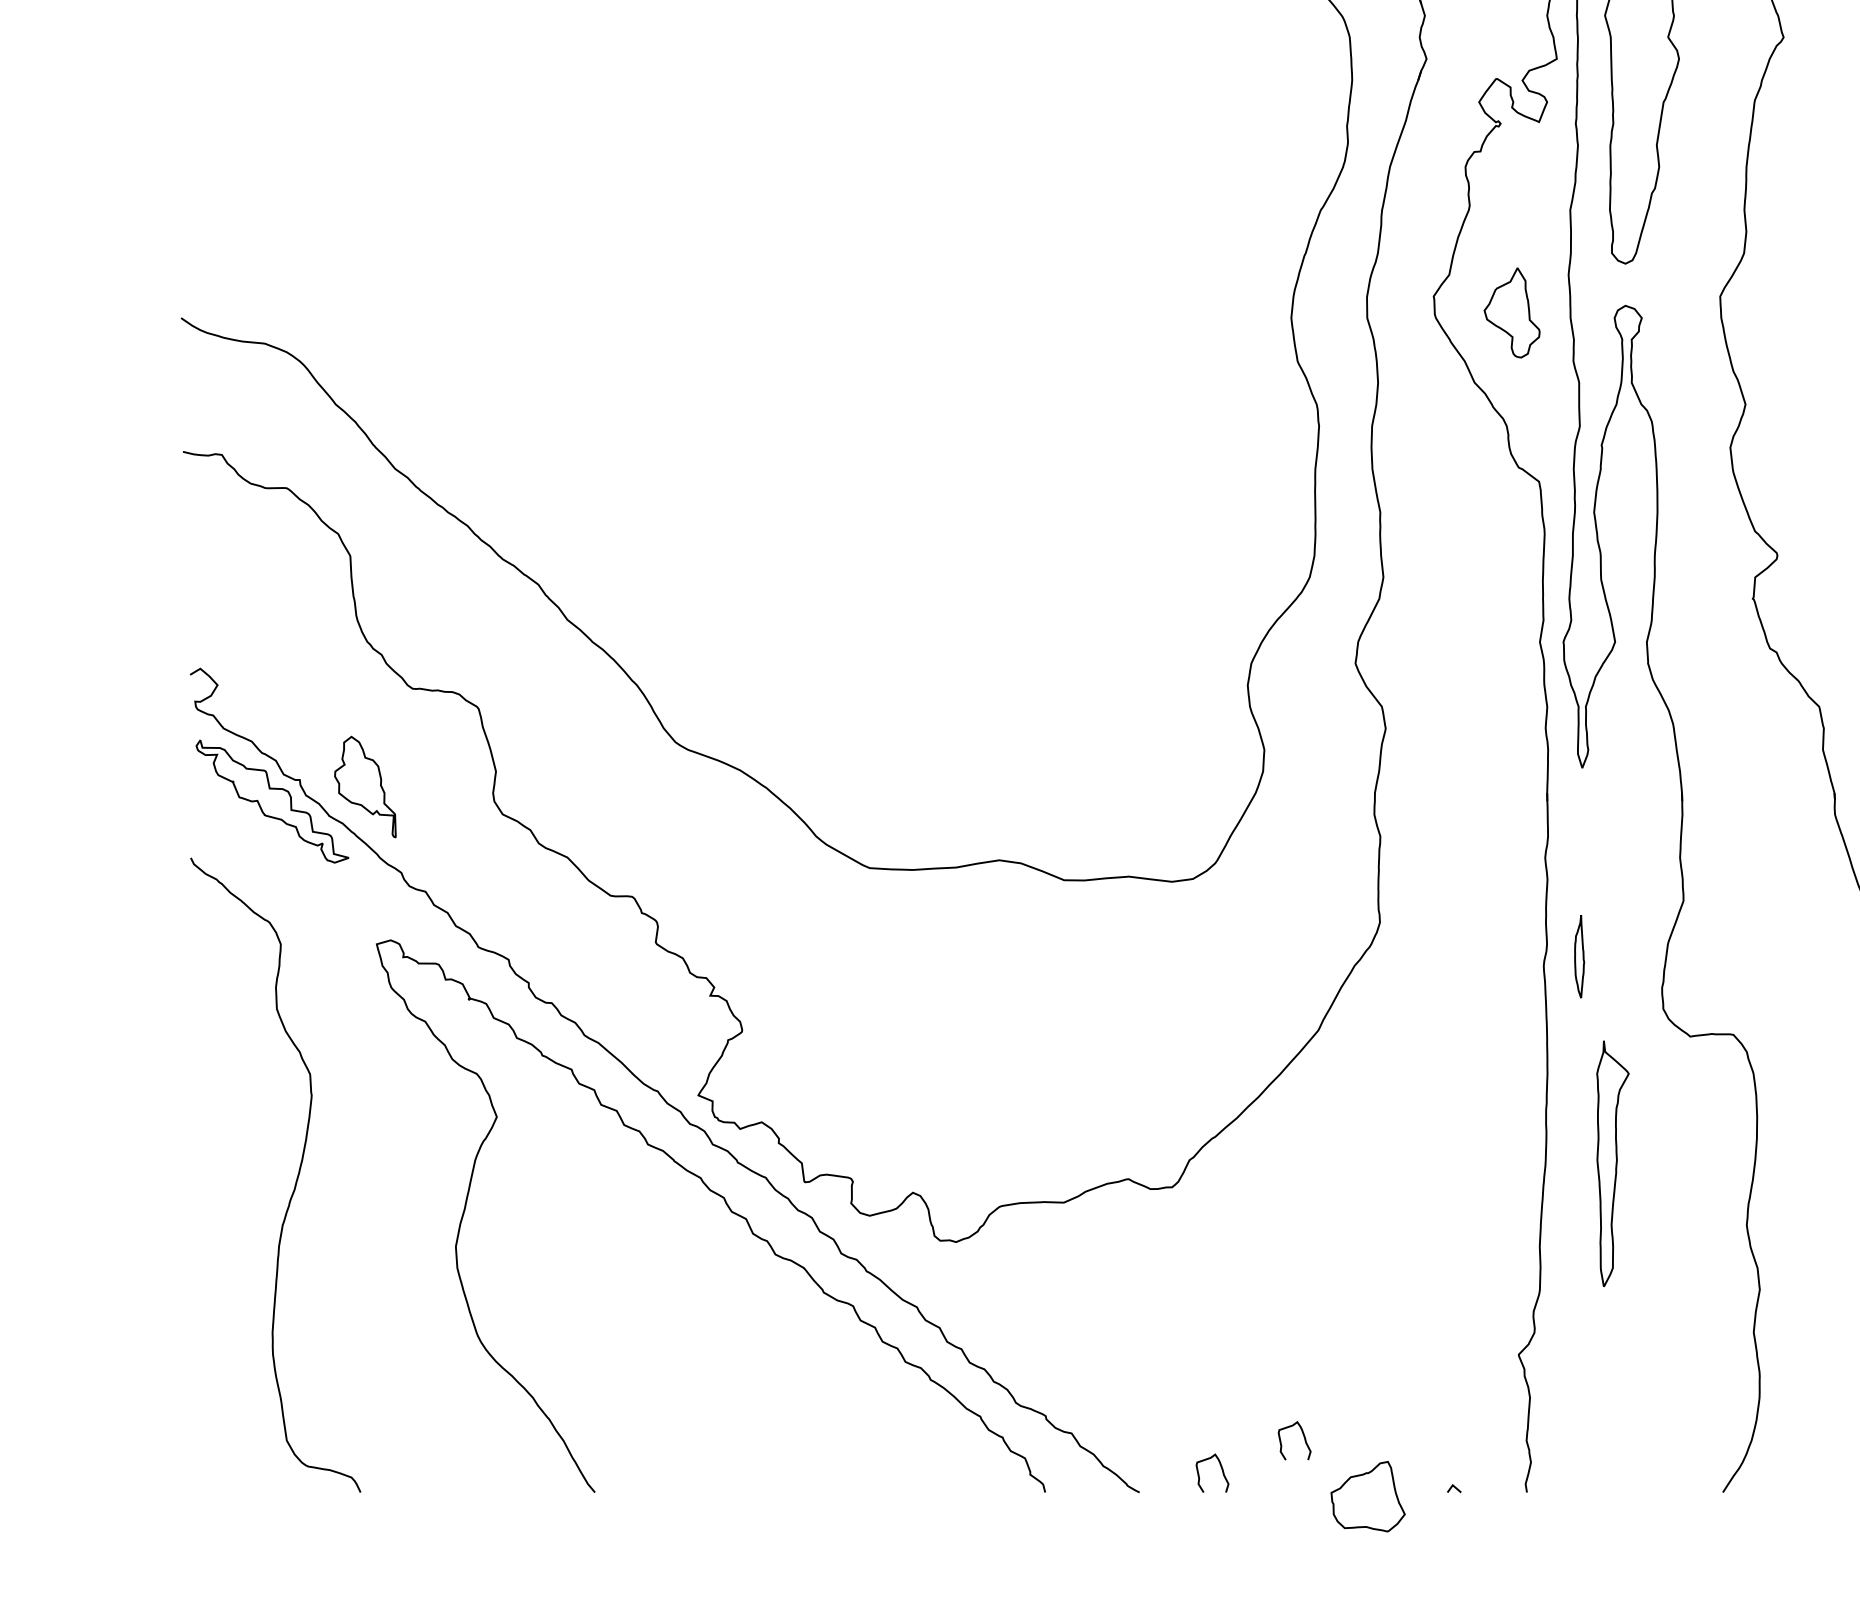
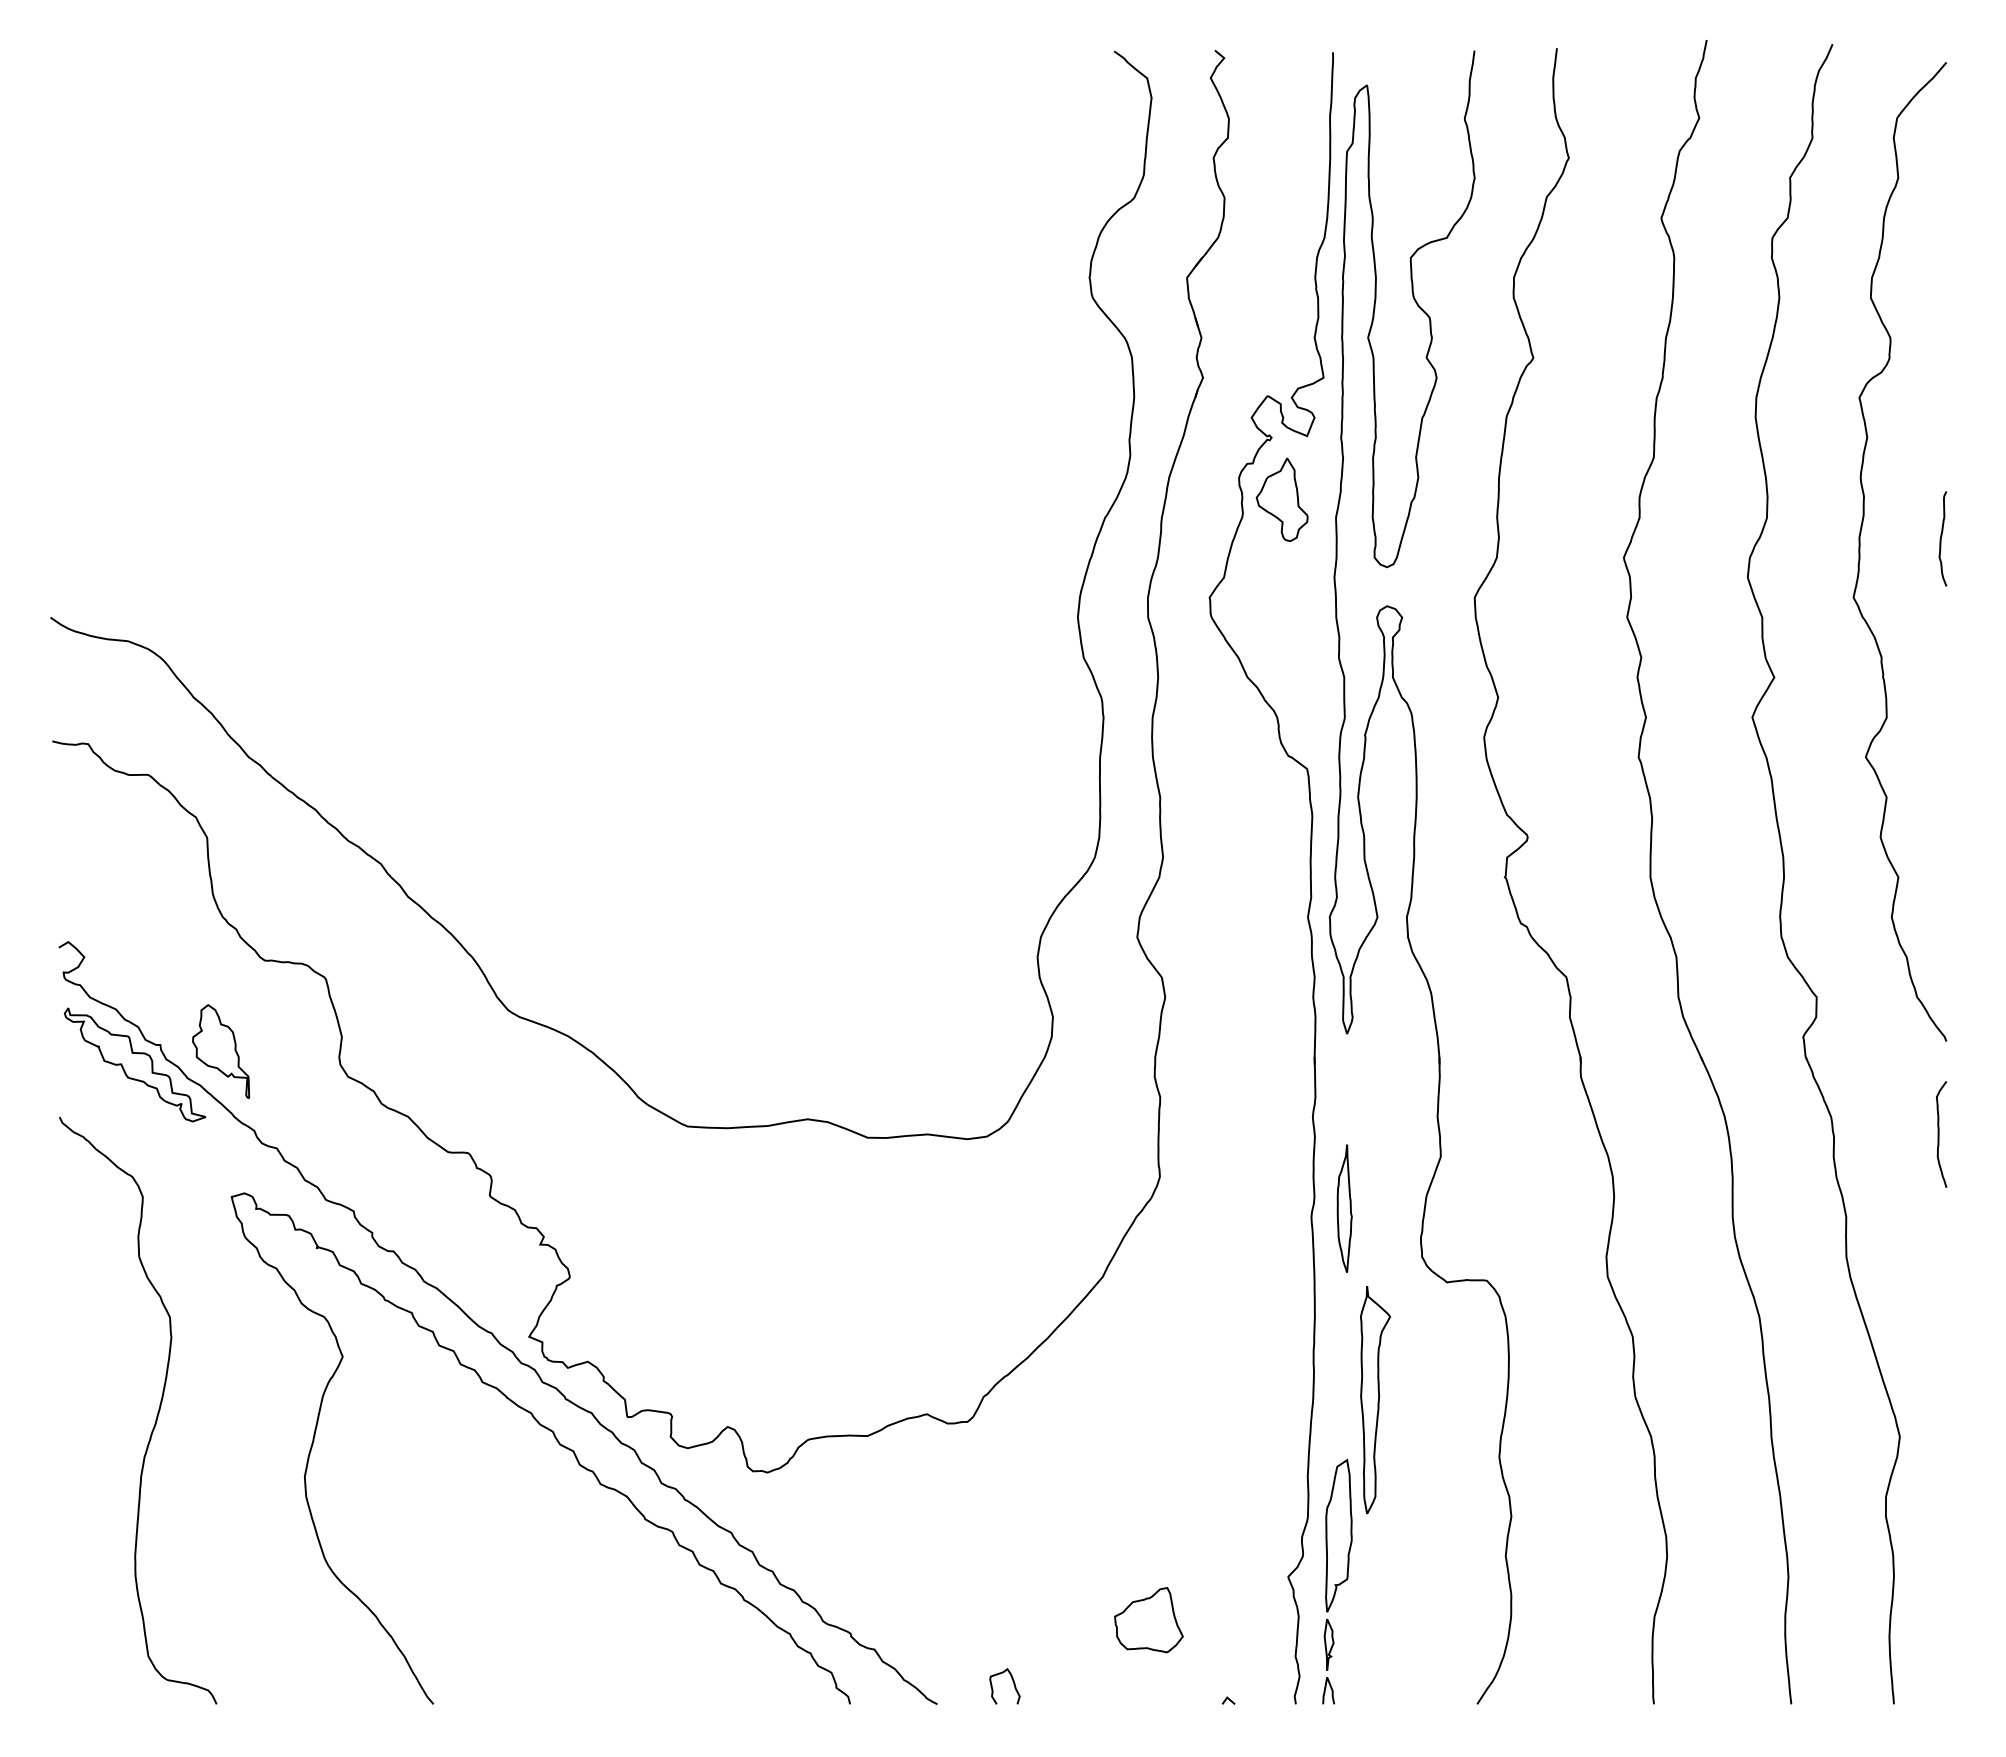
part: (1511, 312) -> (1281, 499), moved
part: (1579, 956) -> (1344, 1208), size x1.67
part: (1571, 1359) -> (1337, 1581), added
curve: (1303, 1438) -> (1089, 1654), removed
part: (1367, 1497) -> (1148, 1620), moved

